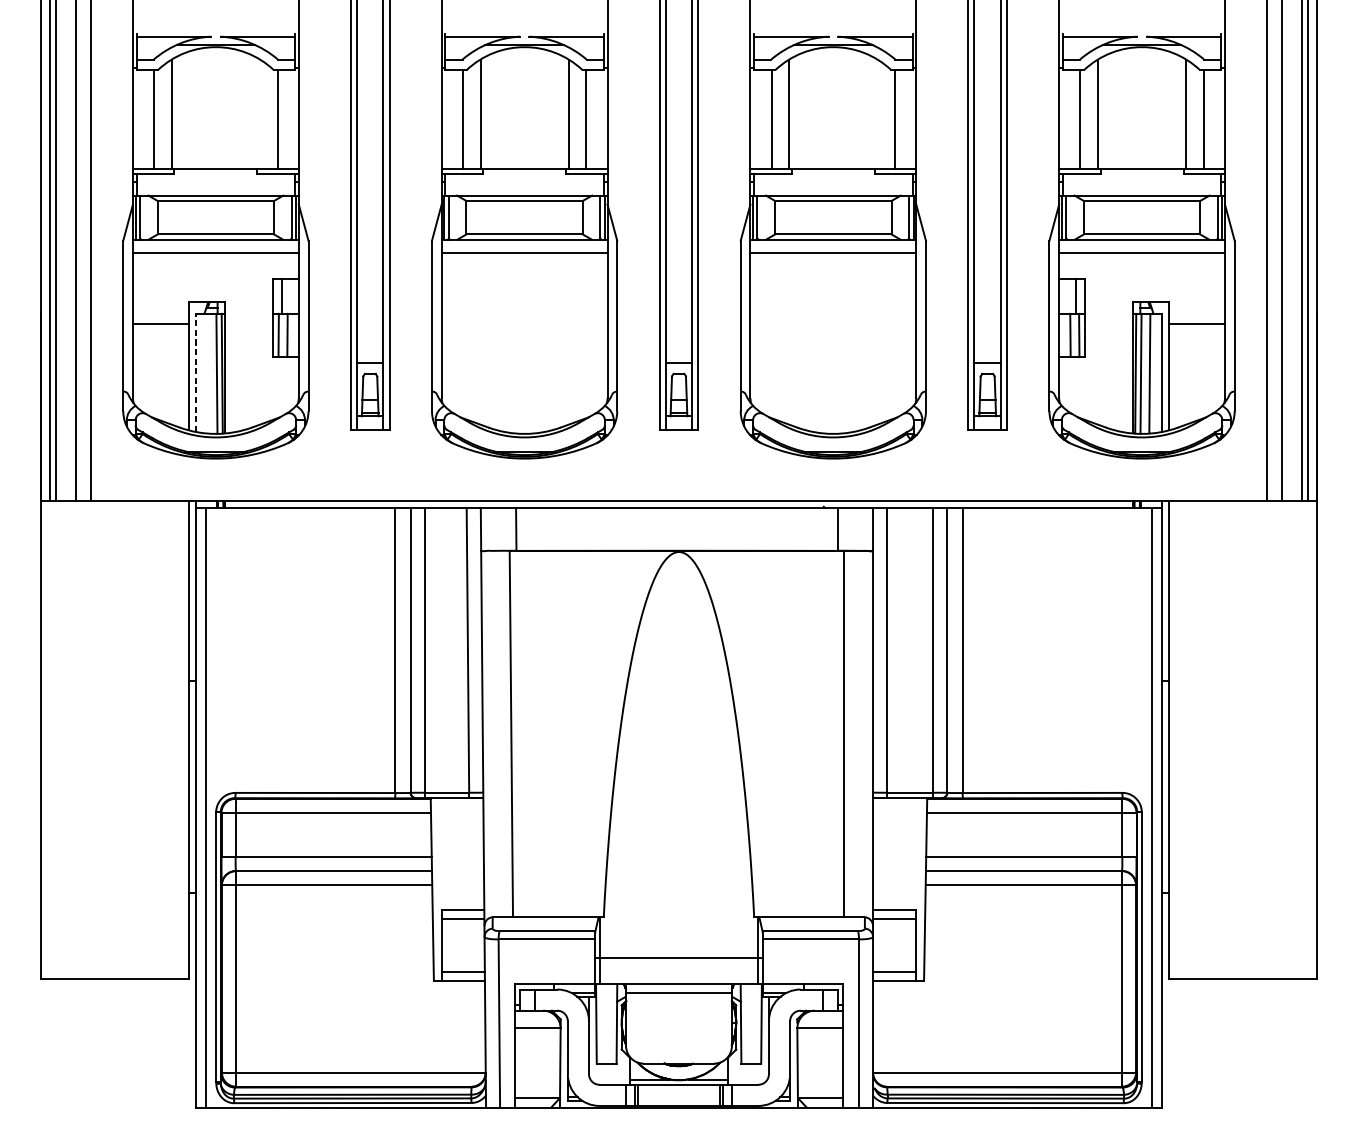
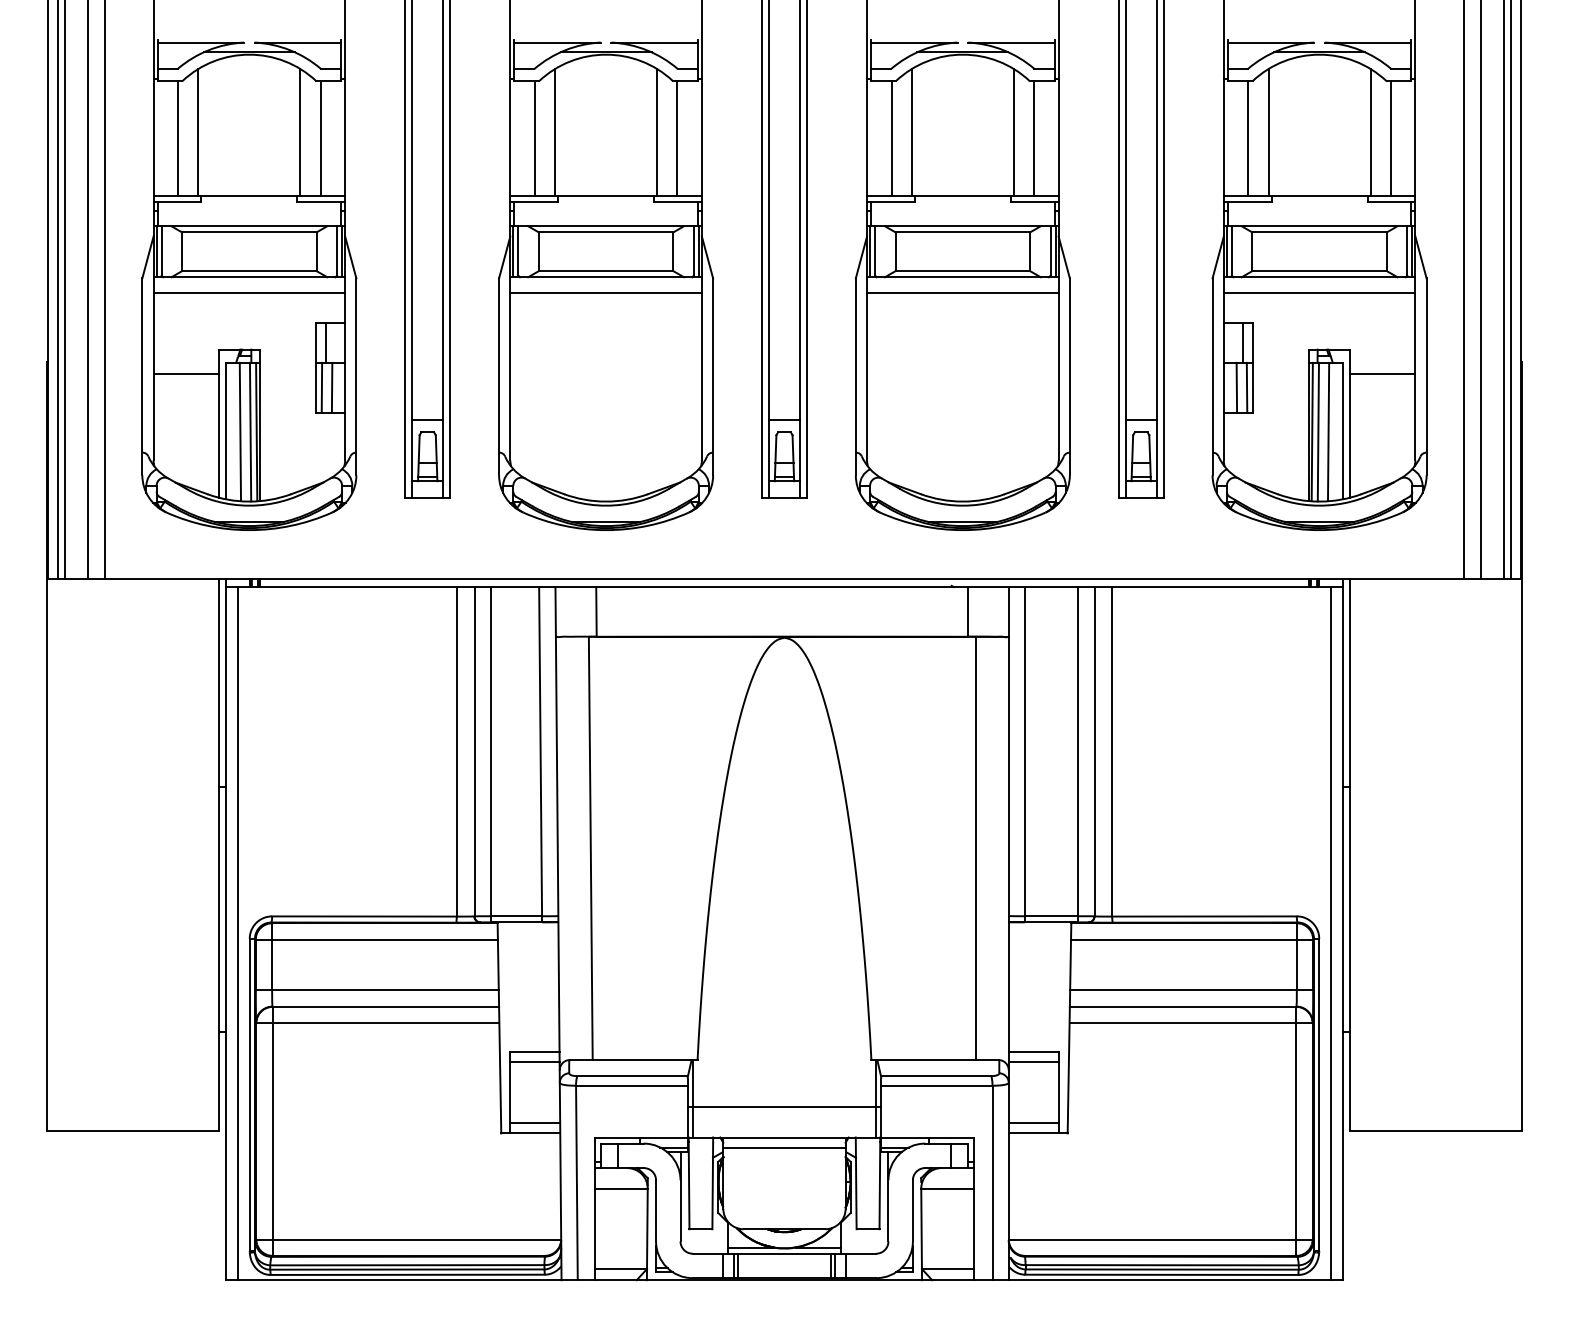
line: (260, 114) -> (300, 132), added
line: (877, 114) -> (1013, 132), added
line: (195, 372) -> (225, 430), dashed -> solid
line: (208, 373) -> (240, 431), added

